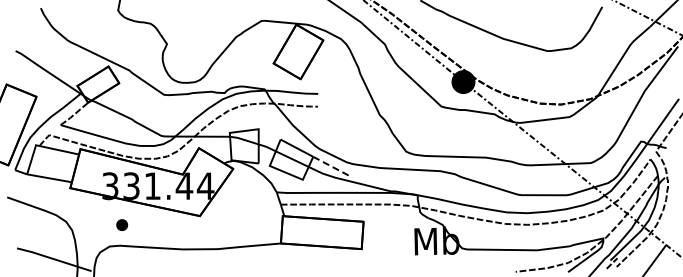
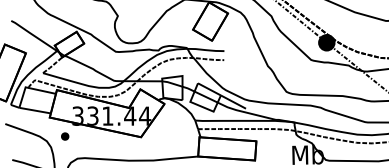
line: (331, 166) -> (233, 102), dashed -> solid
part: (122, 224) -> (65, 136), moved

